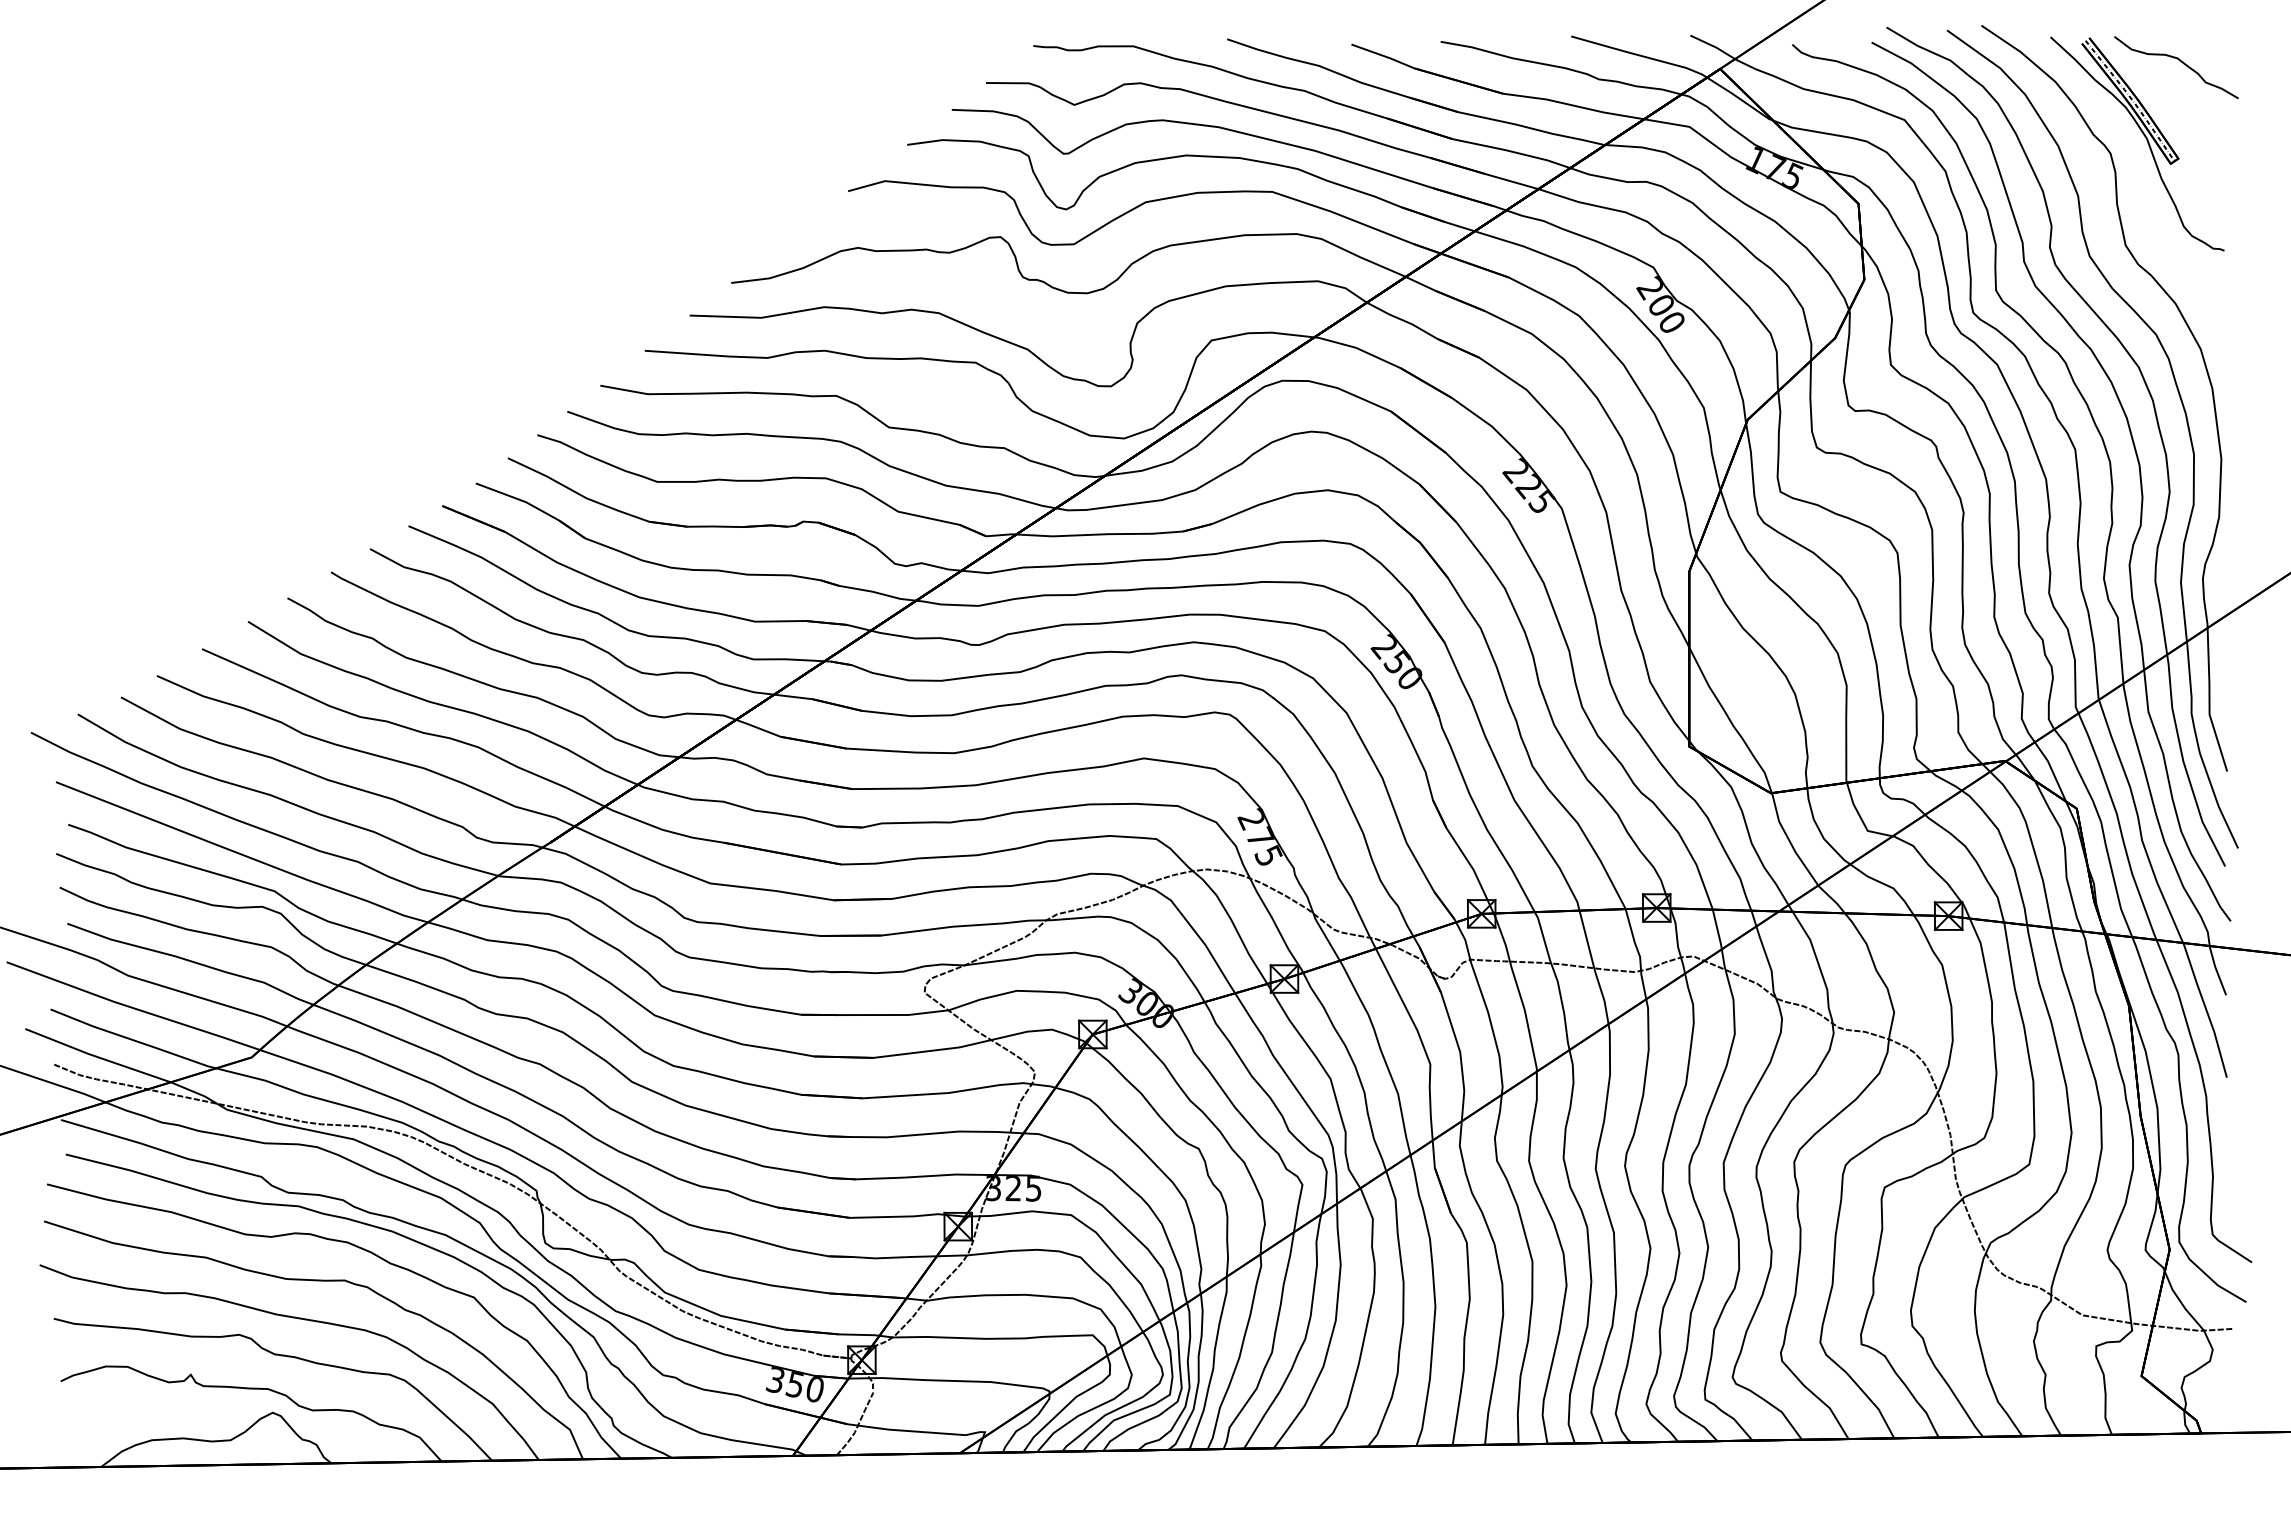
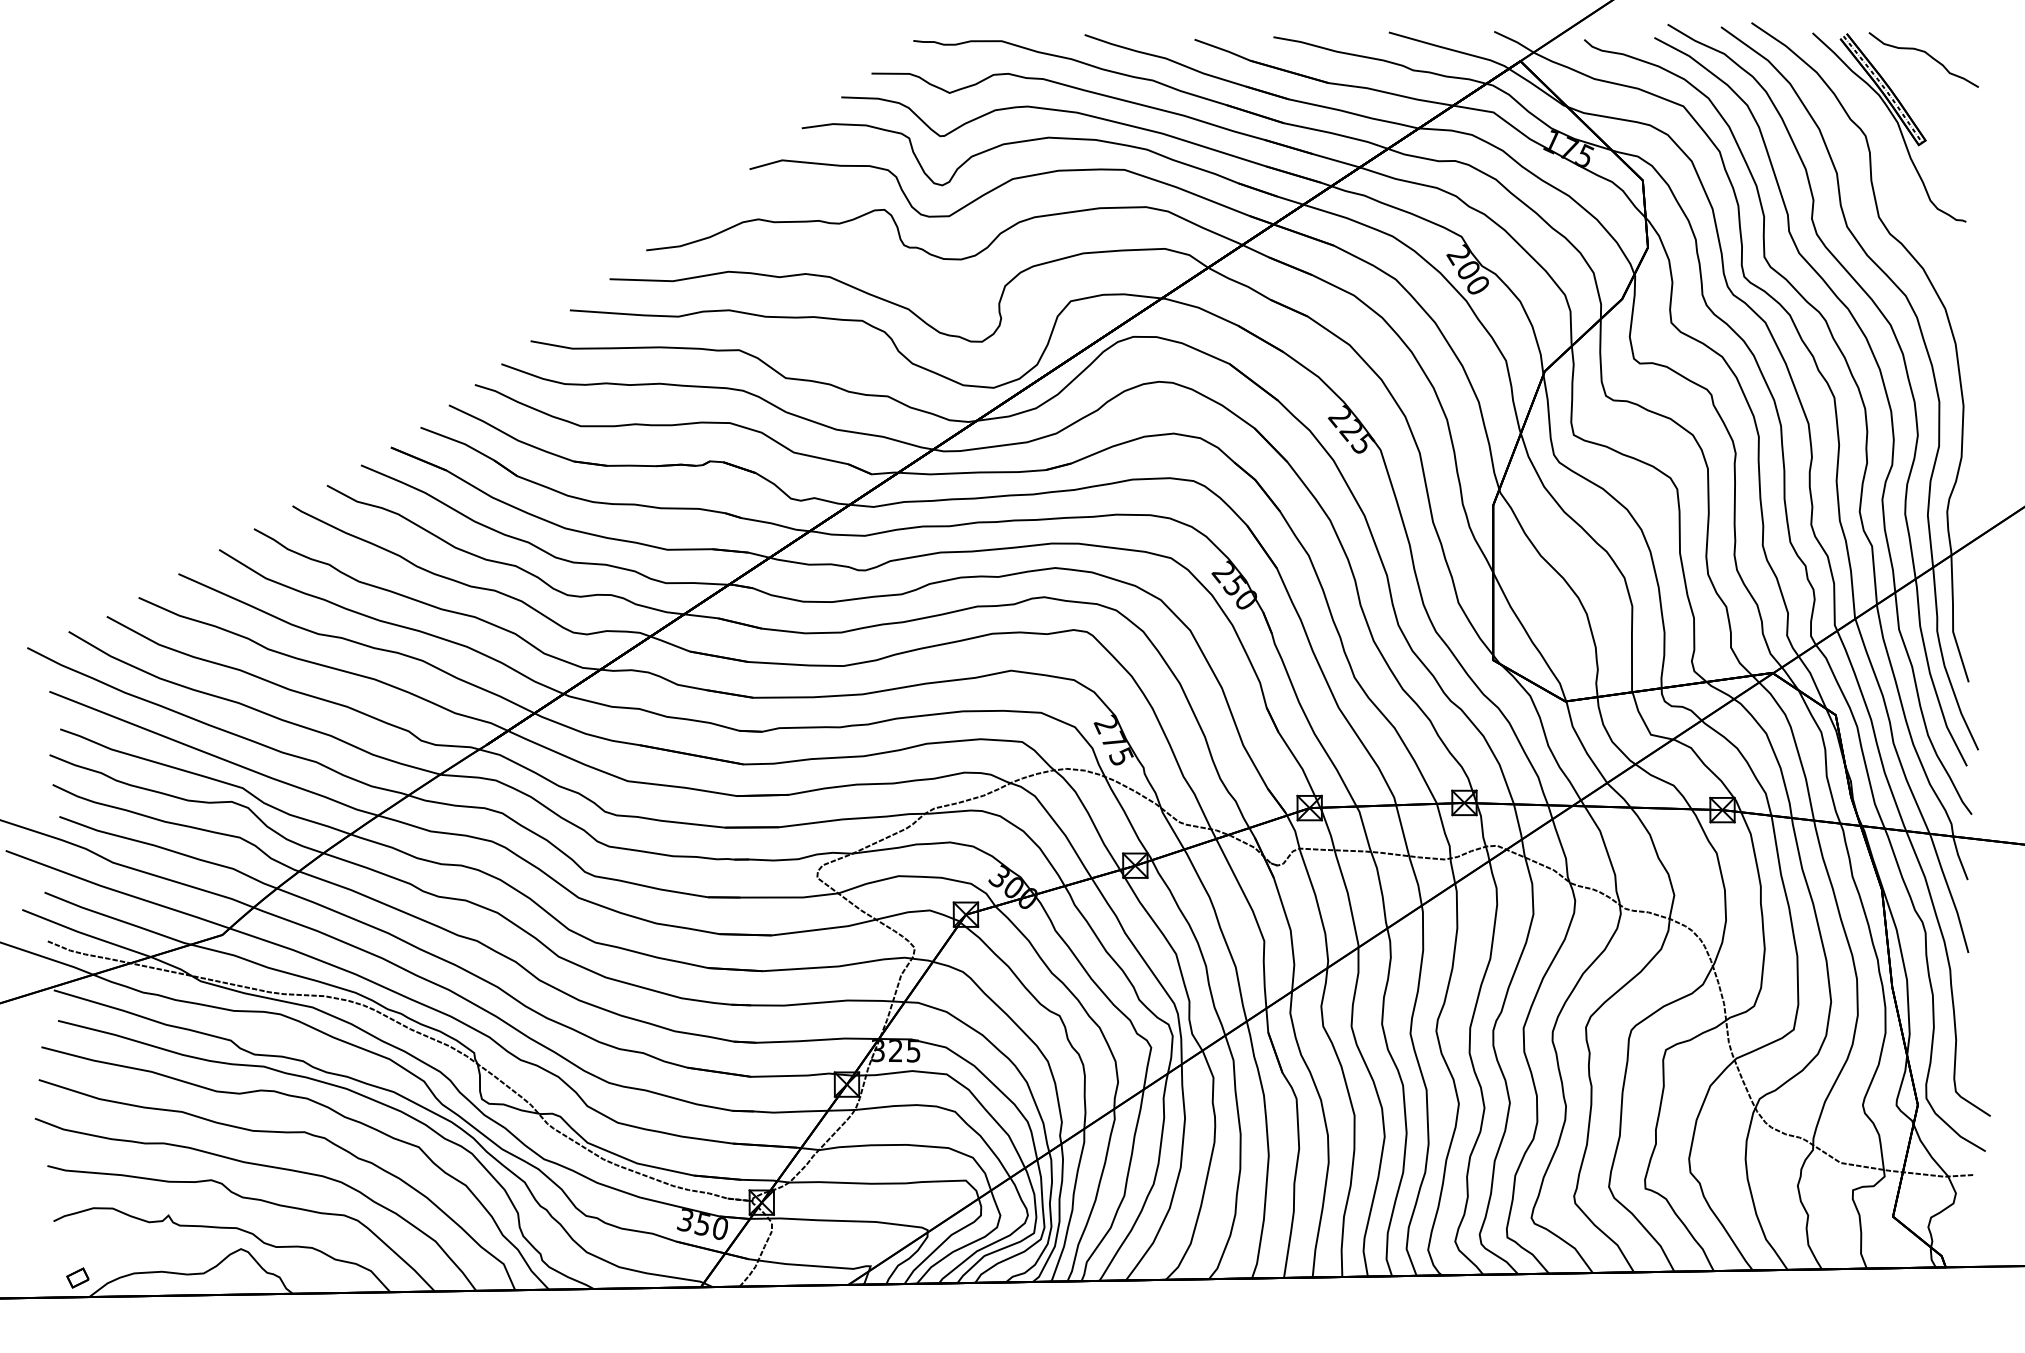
part: (88, 1445) -> (78, 1278), added

